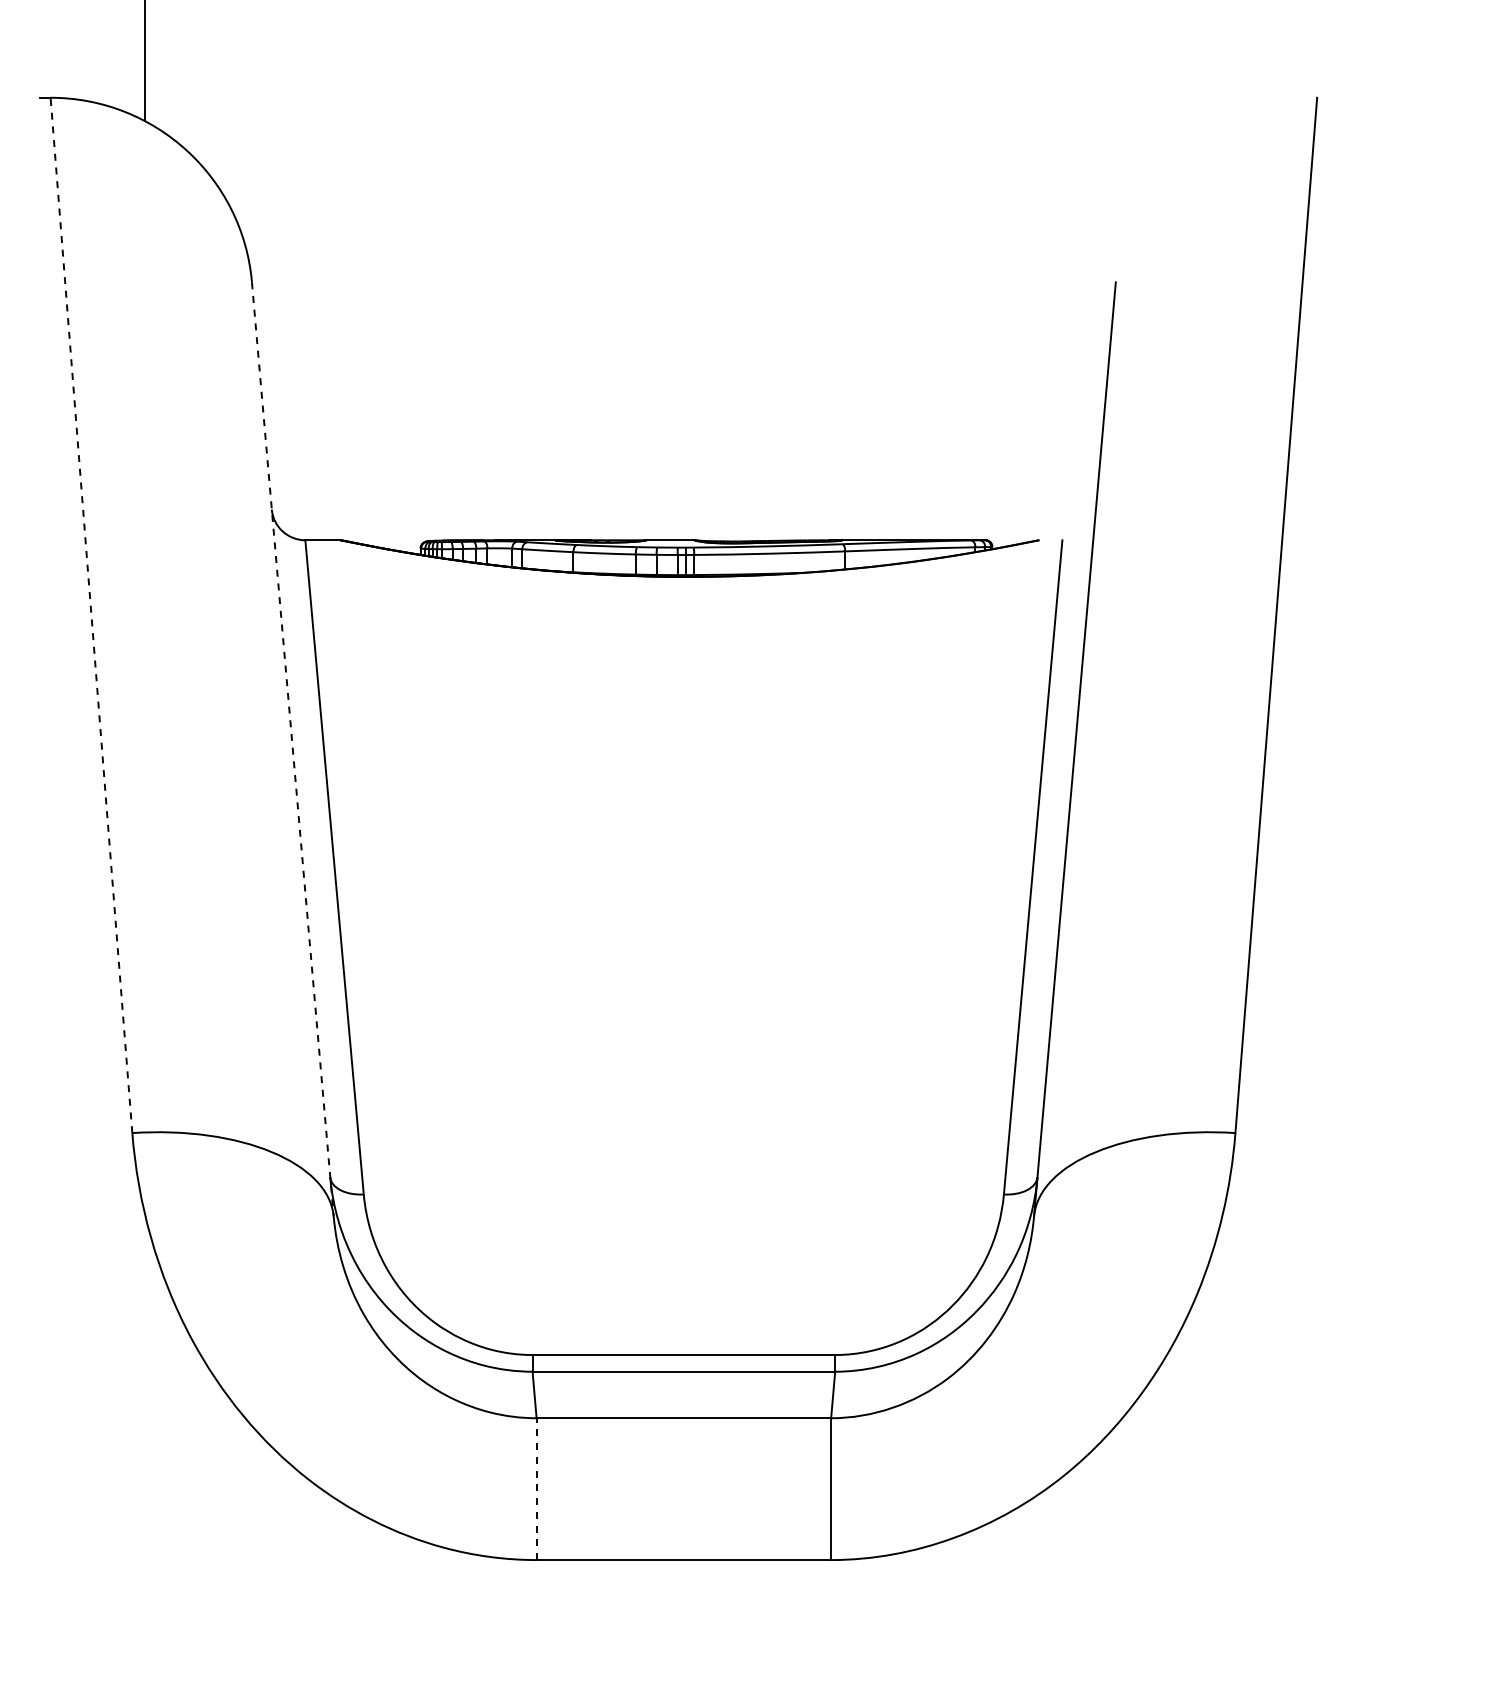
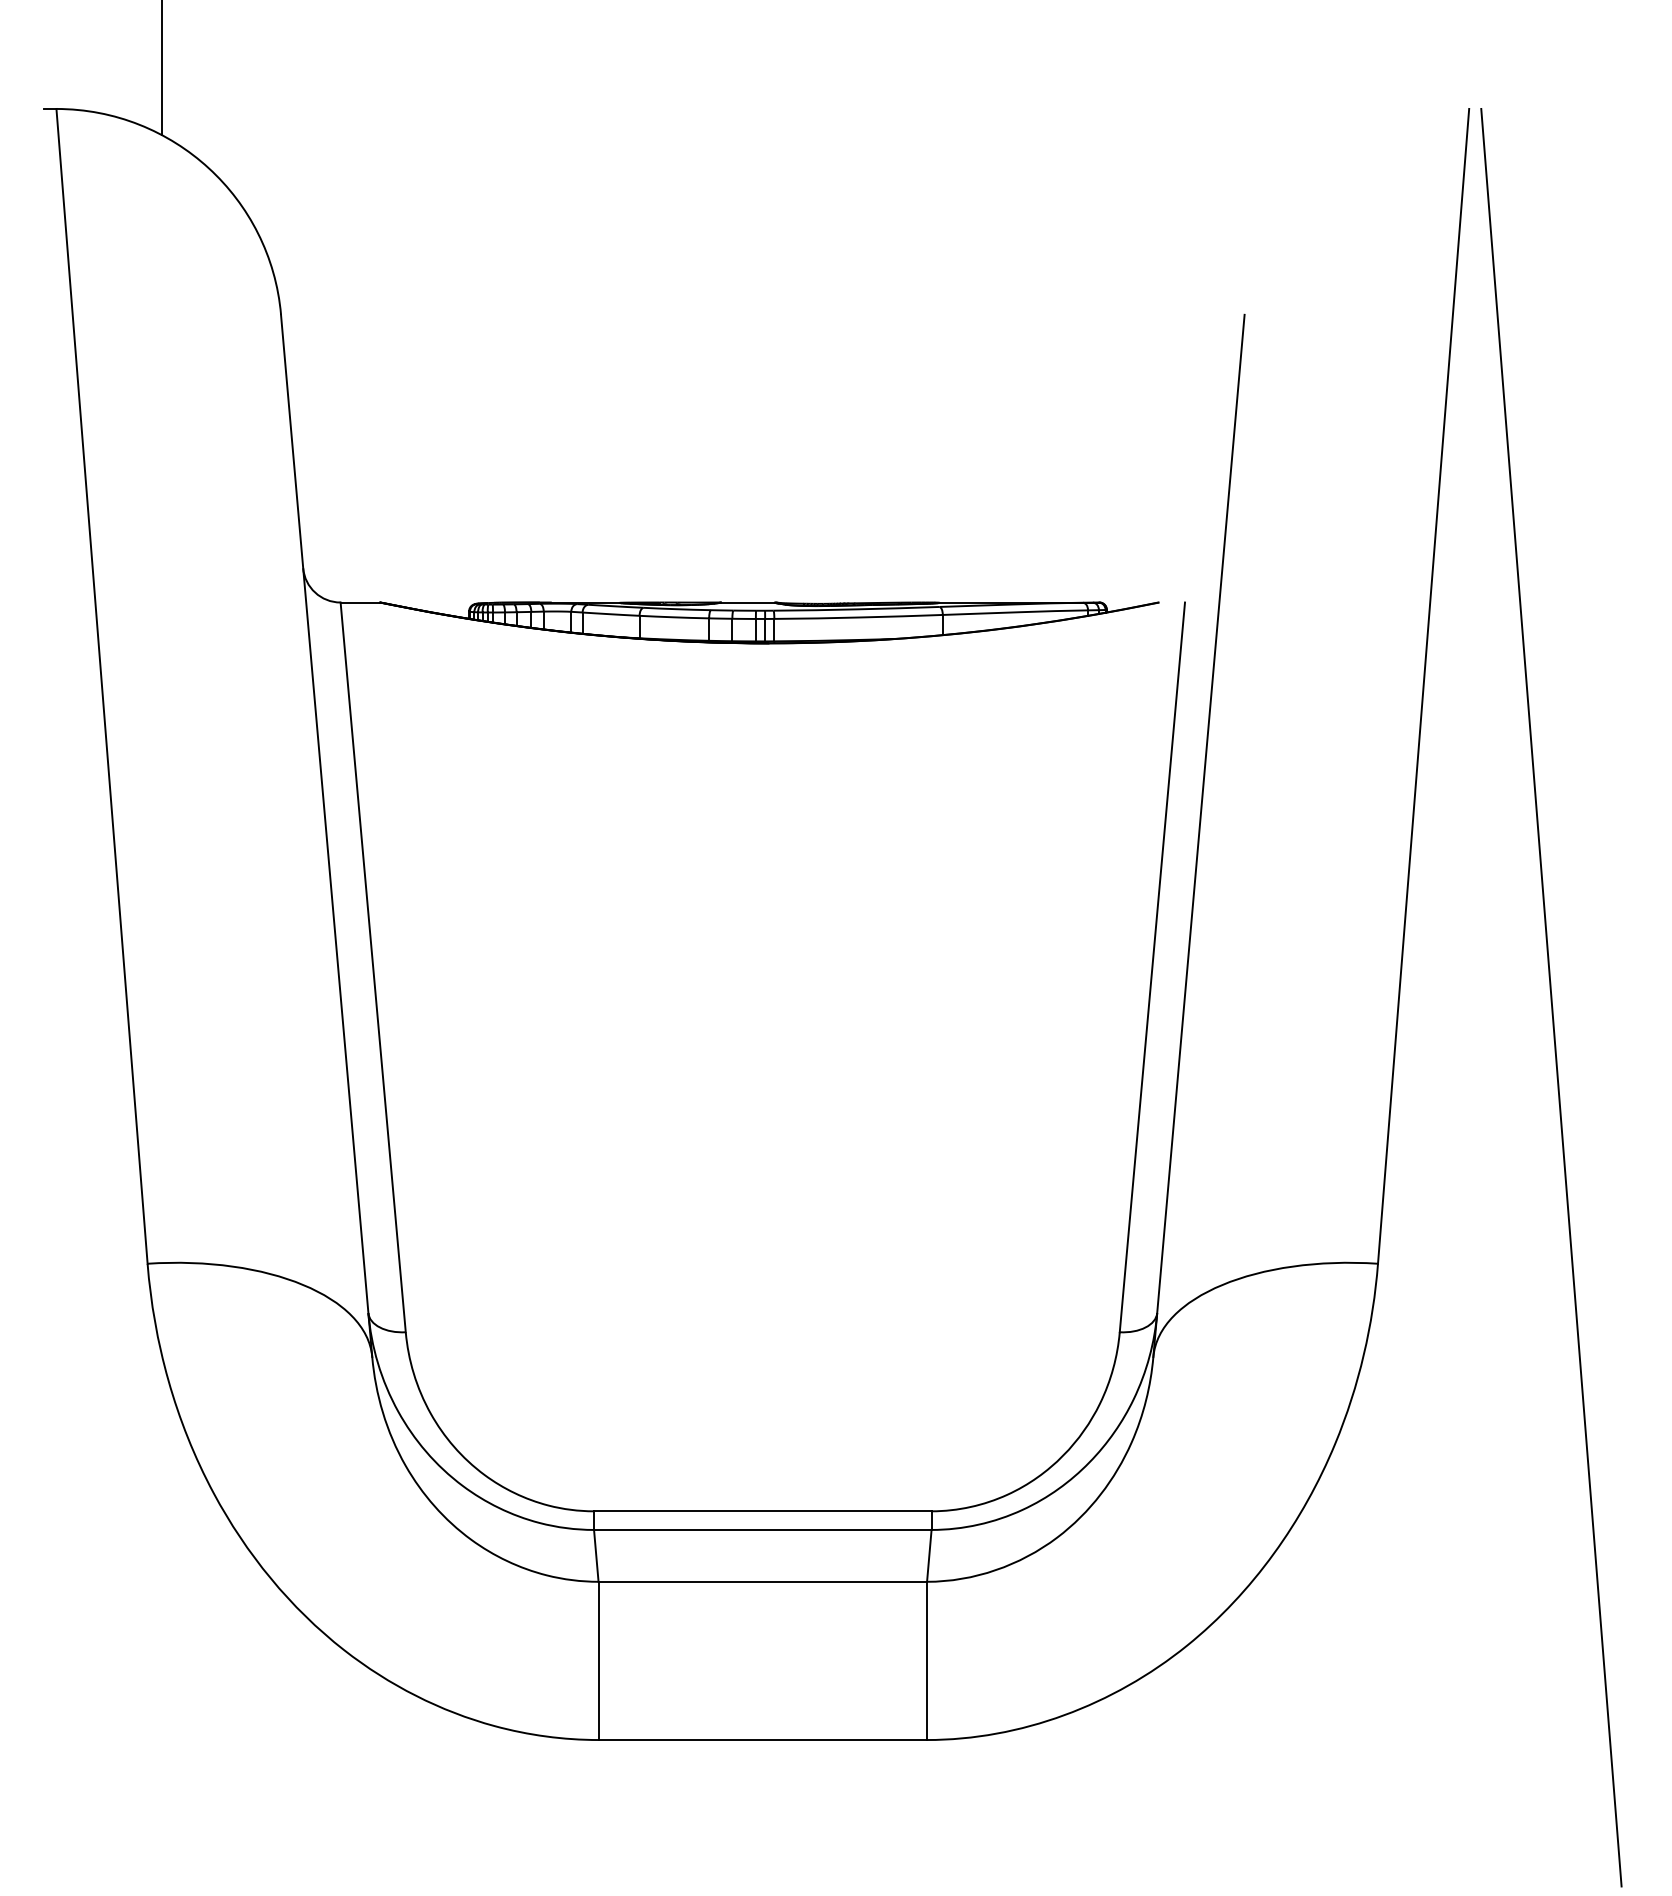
line: (91, 614) -> (102, 685), dashed -> solid
line: (292, 749) -> (326, 835), dashed -> solid
line: (1390, 894) -> (1550, 997), added
line: (536, 1489) -> (598, 1661), dashed -> solid

